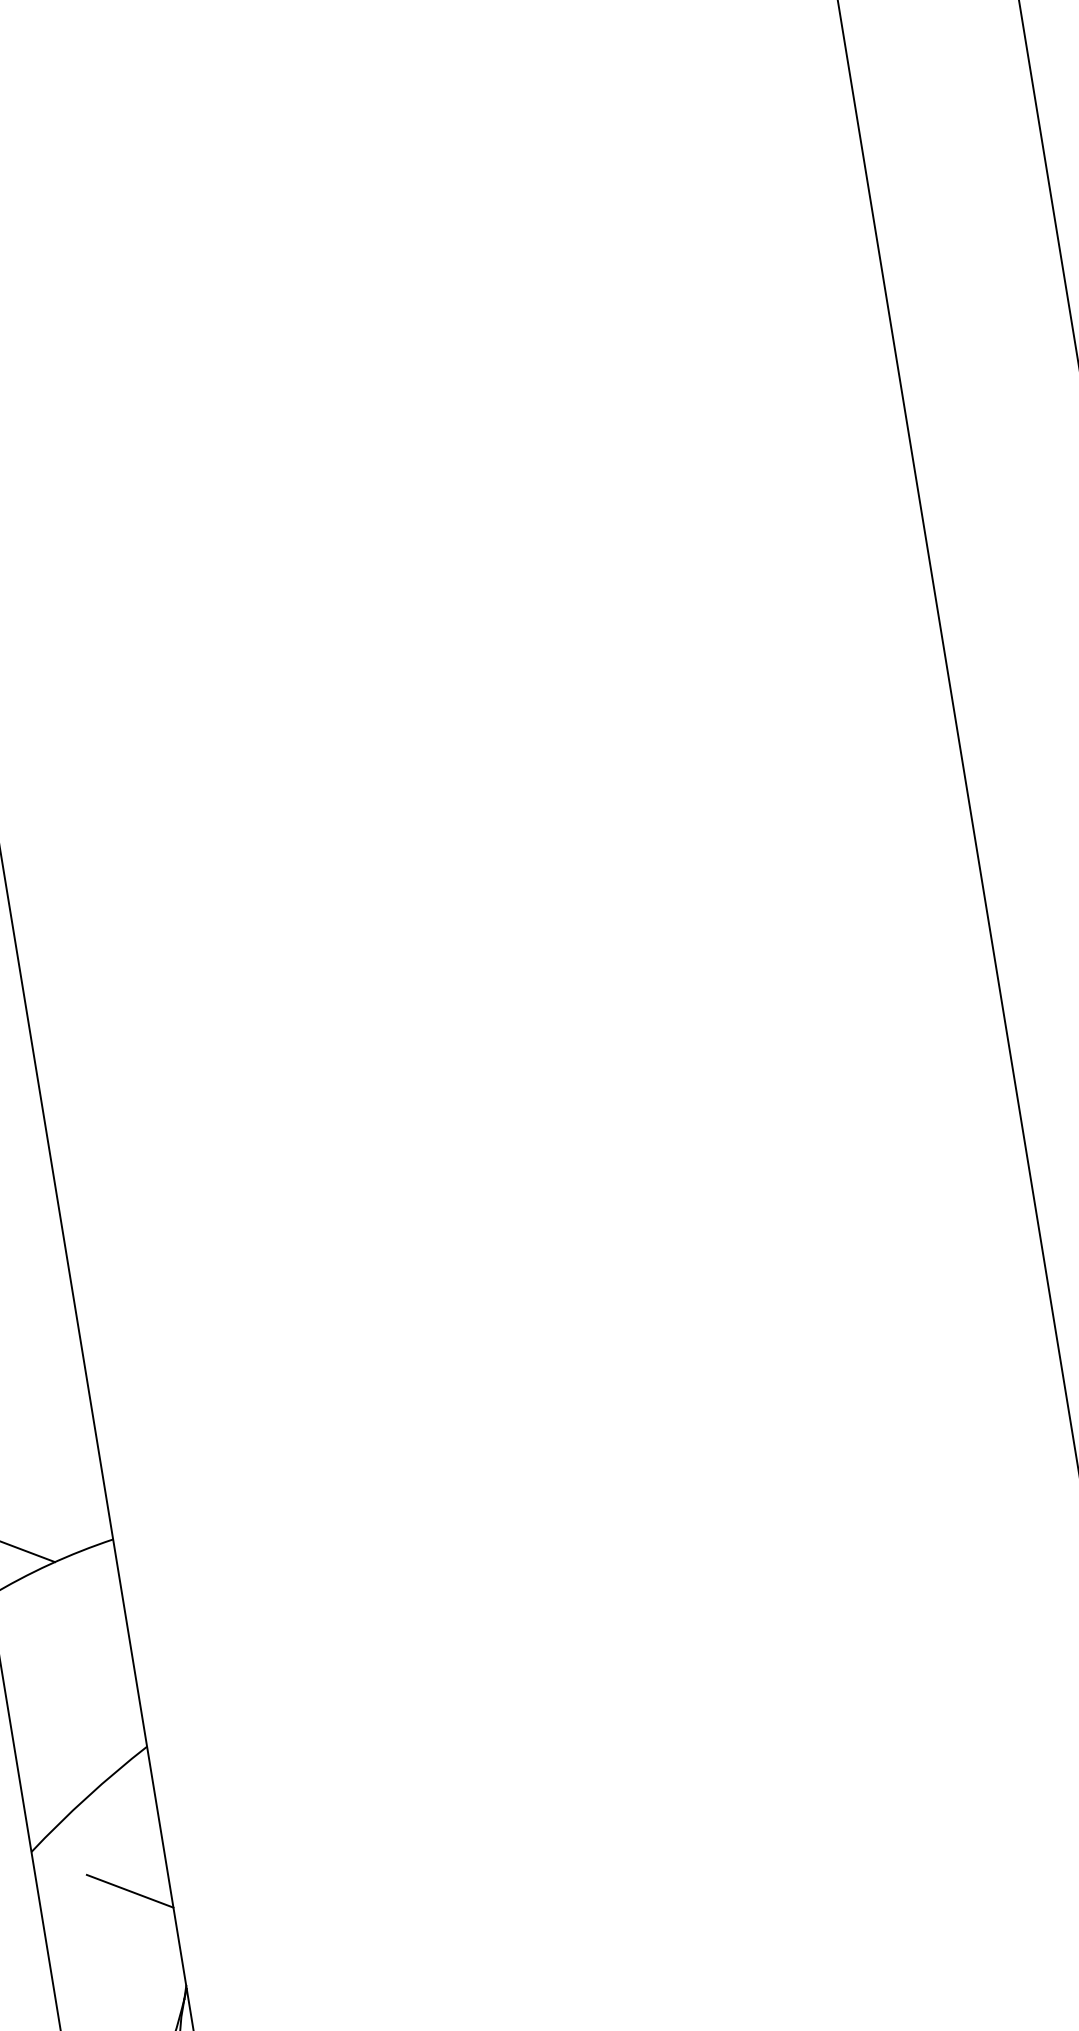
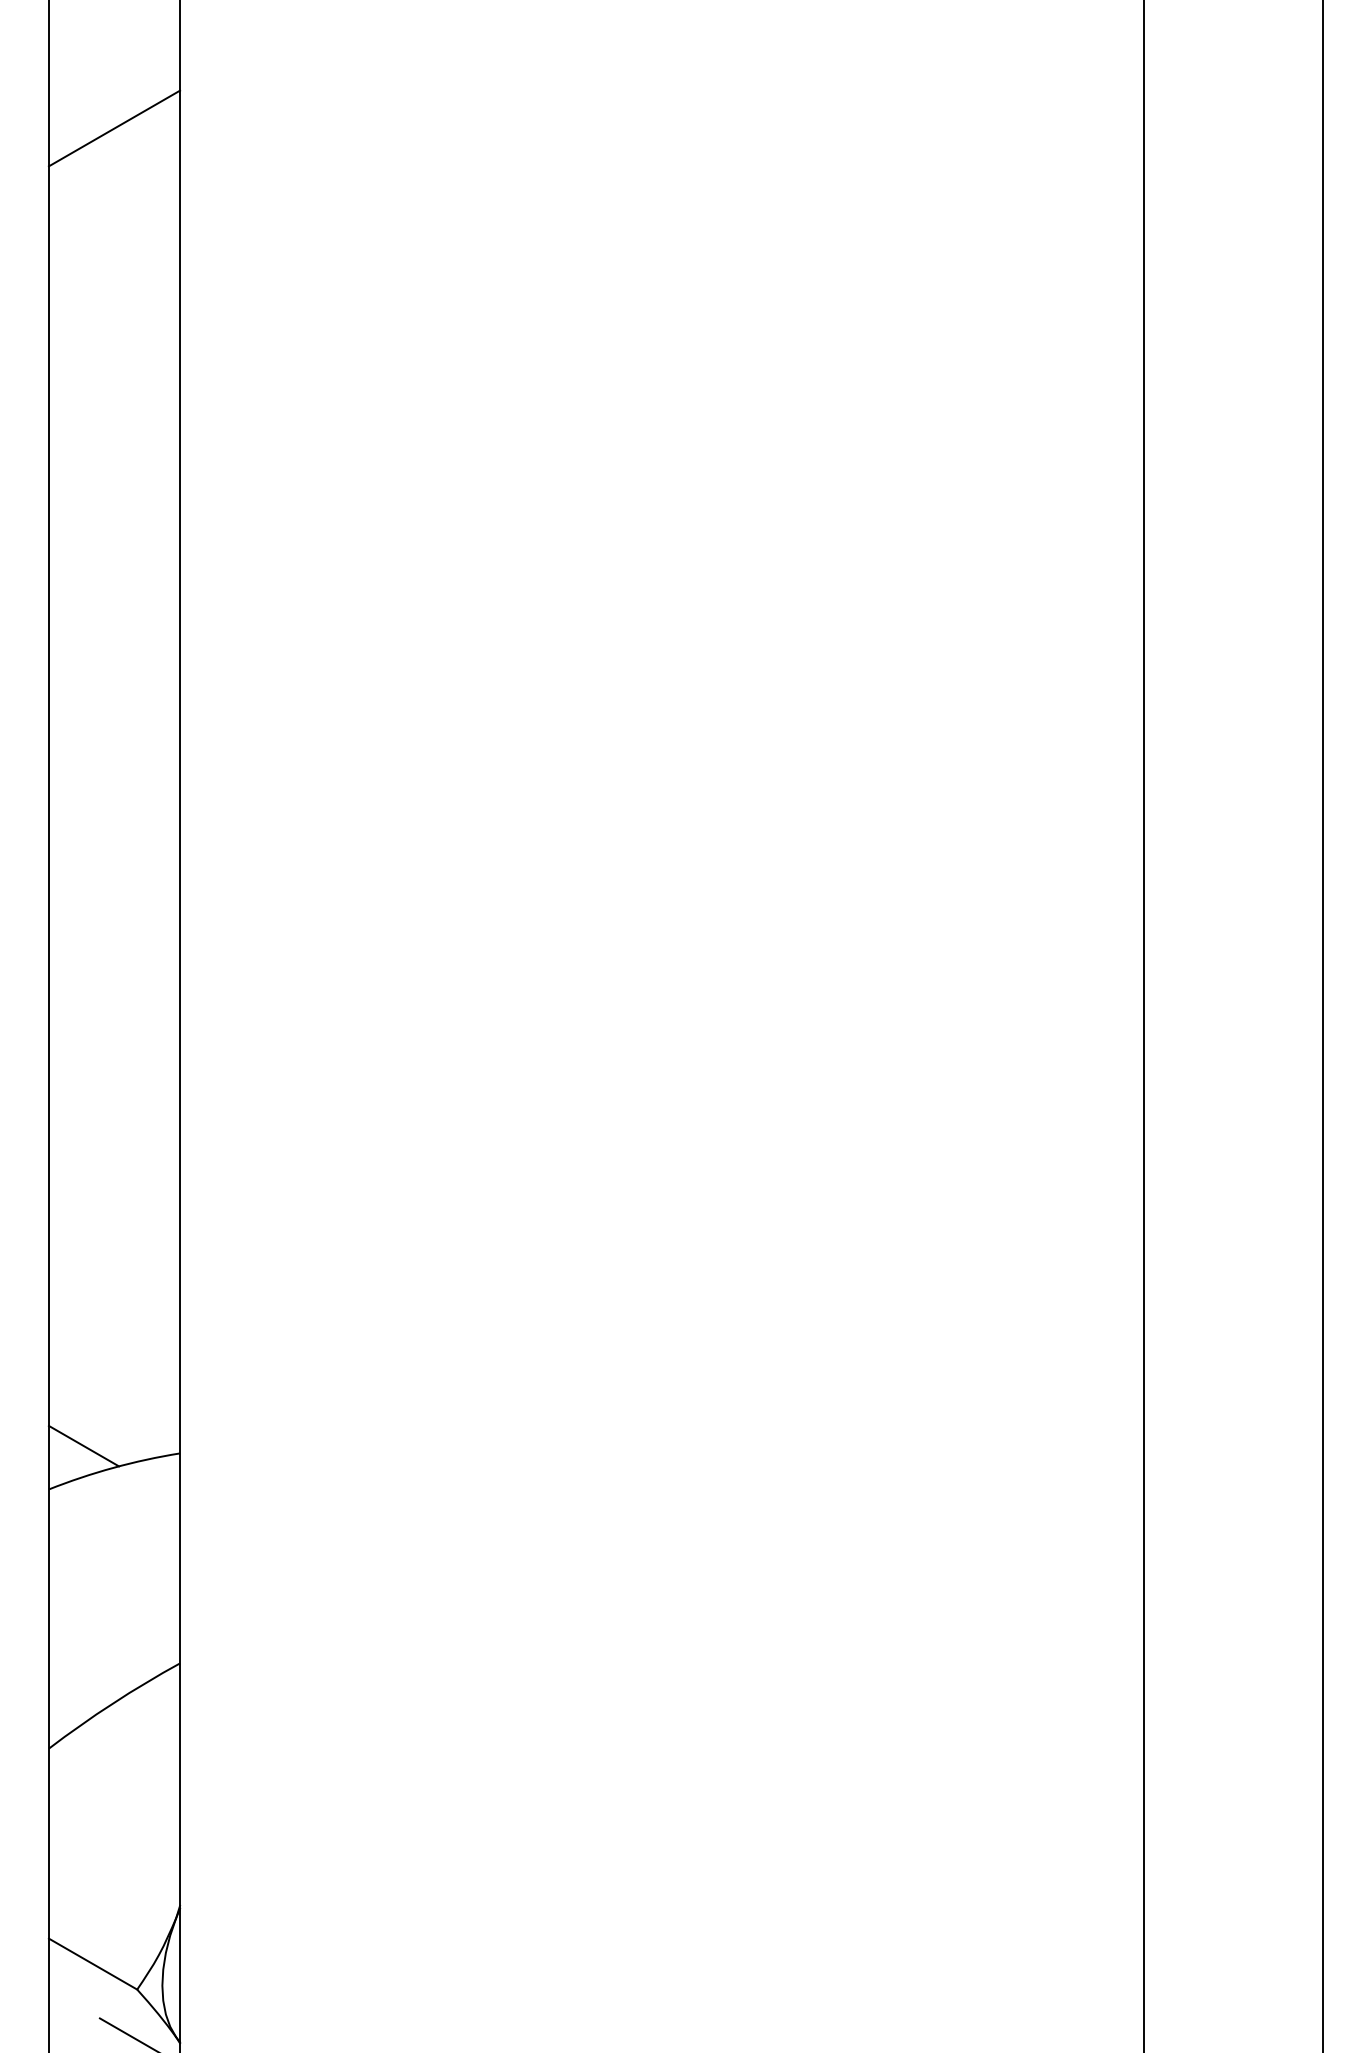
line: (129, 1891) -> (139, 1803), removed

